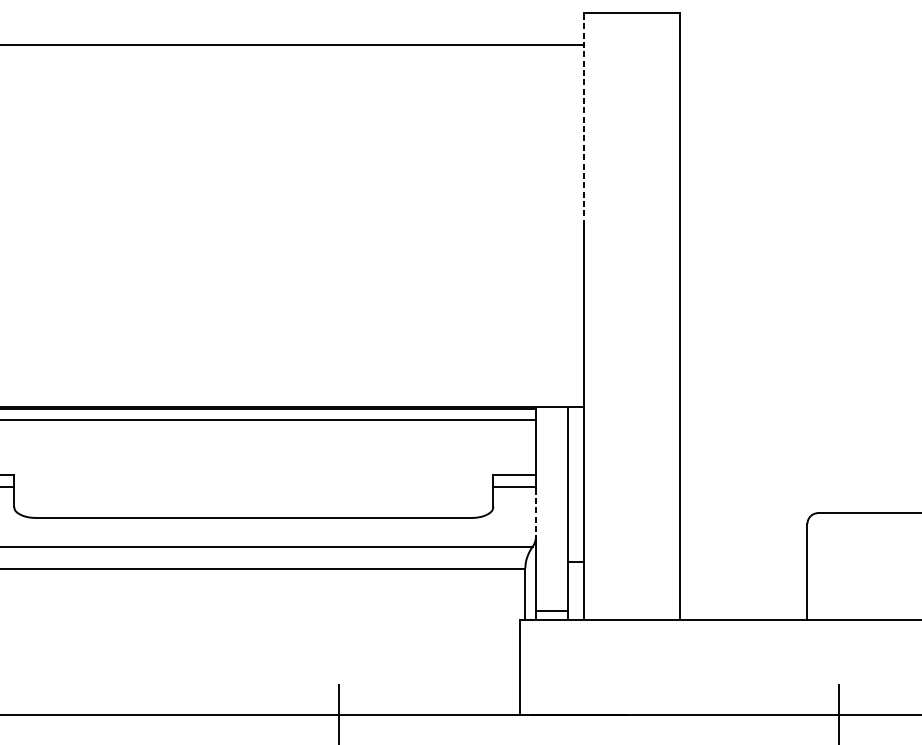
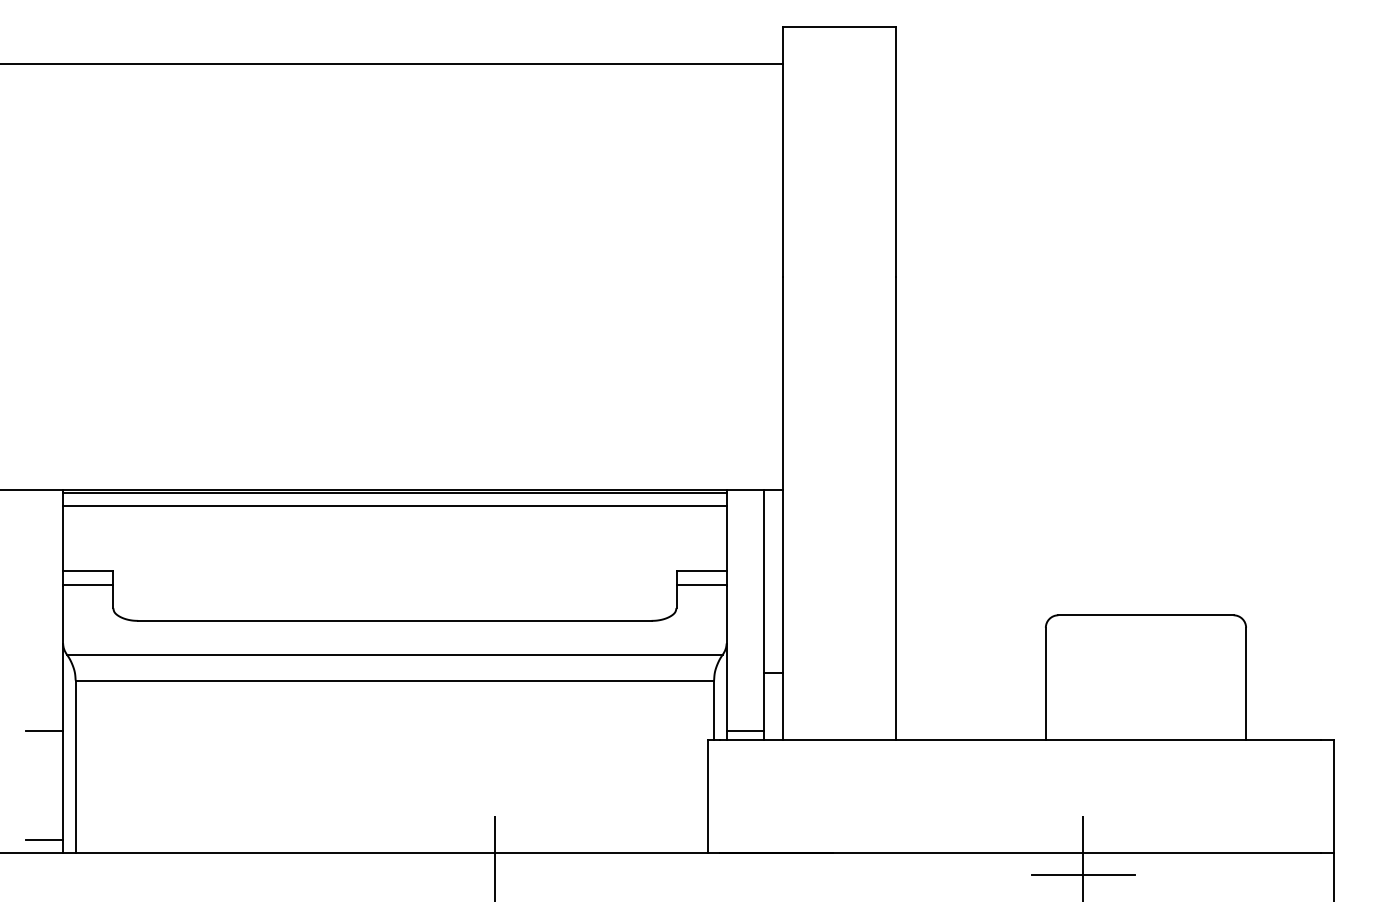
line: (583, 118) -> (782, 151), dashed -> solid
line: (535, 512) -> (726, 614), dashed -> solid
line: (838, 734) -> (1082, 875), added

